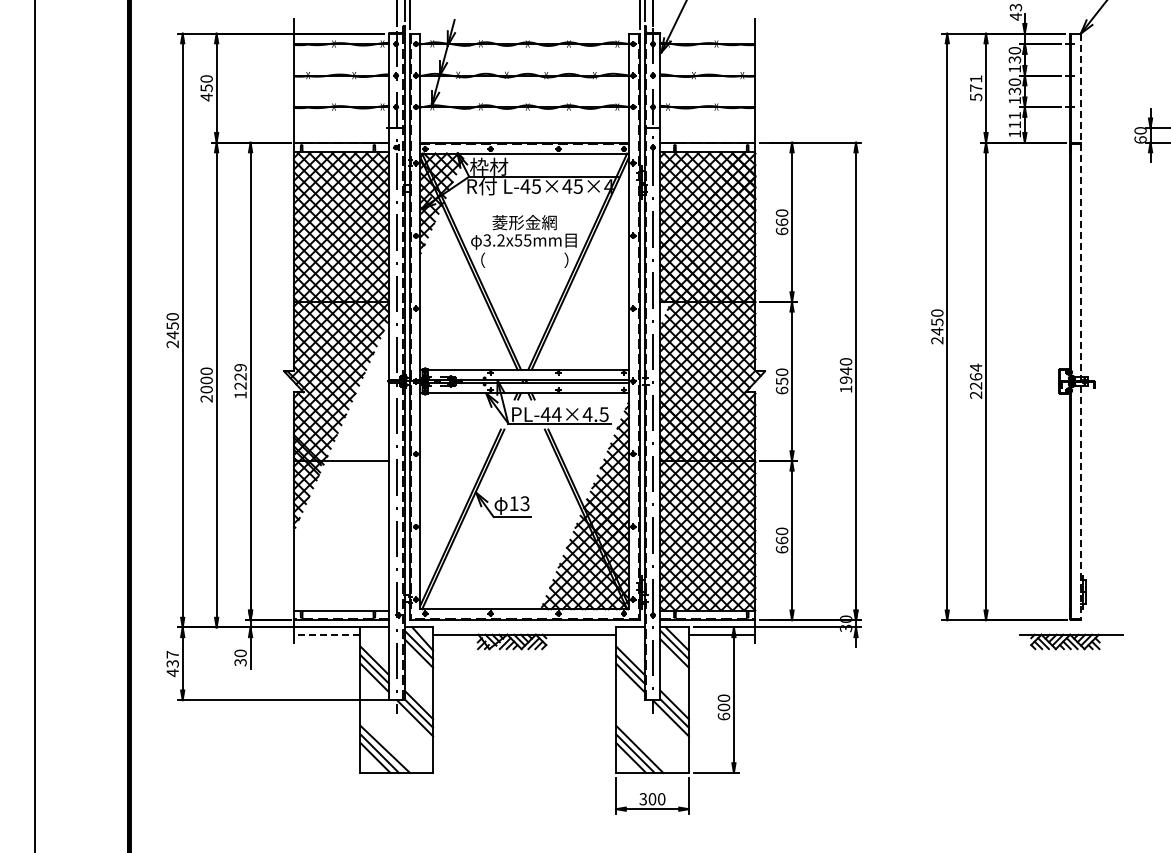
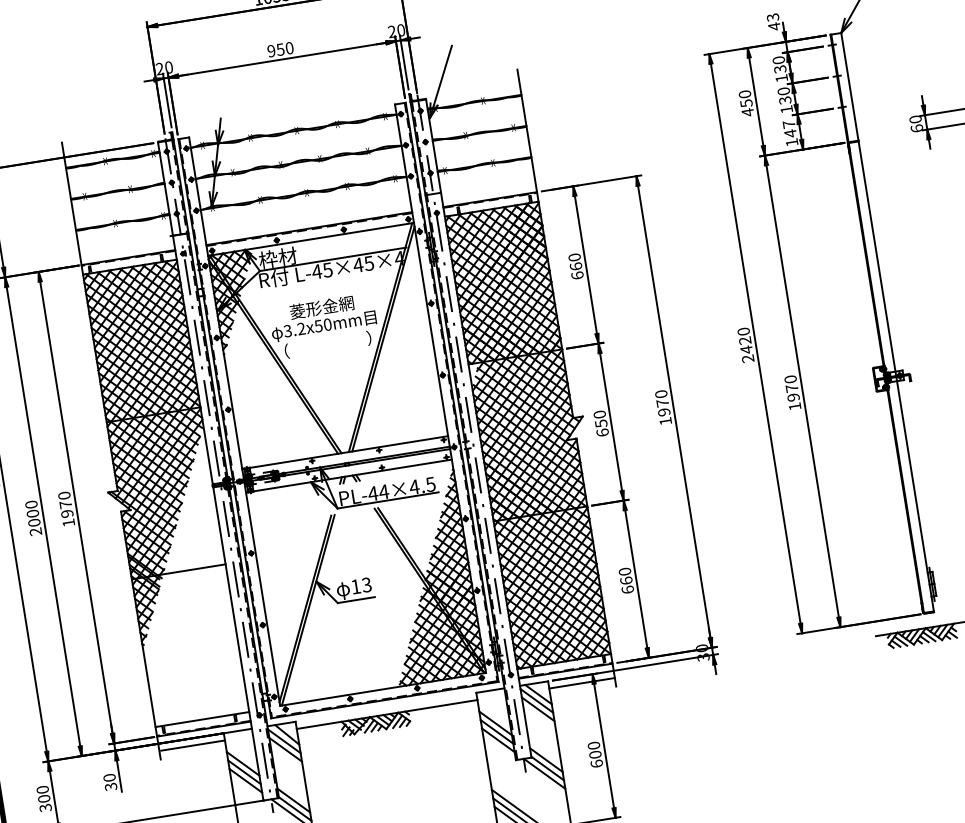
text: (976, 88) -> (746, 103), 571 -> 450
text: (1014, 120) -> (789, 129), 111 -> 147
text: (527, 240) -> (327, 324), 3.2x55mm -> 3.2x50mm
text: (937, 322) -> (745, 340), 2450 -> 2420
line: (1080, 327) -> (887, 323), dashed -> solid
text: (846, 371) -> (663, 403), 1940 -> 1970
text: (240, 376) -> (65, 504), 1229 -> 1970
text: (975, 380) -> (792, 392), 2264 -> 1970
line: (327, 634) -> (192, 745), dashed -> solid
text: (172, 663) -> (43, 798), 437 -> 300

